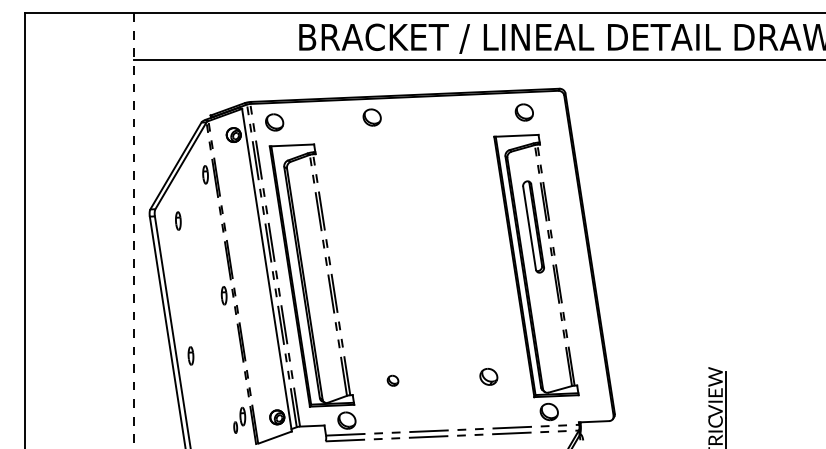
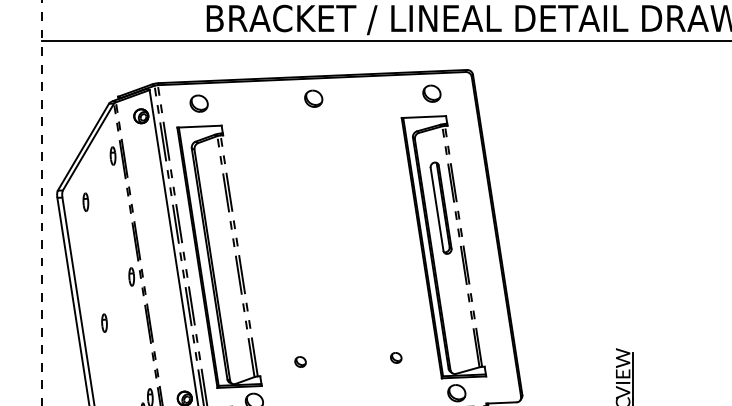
part: (371, 117) -> (313, 98), moved
part: (274, 122) -> (199, 103), moved
part: (190, 355) -> (104, 322), moved
part: (488, 376) -> (396, 357), size x0.62

